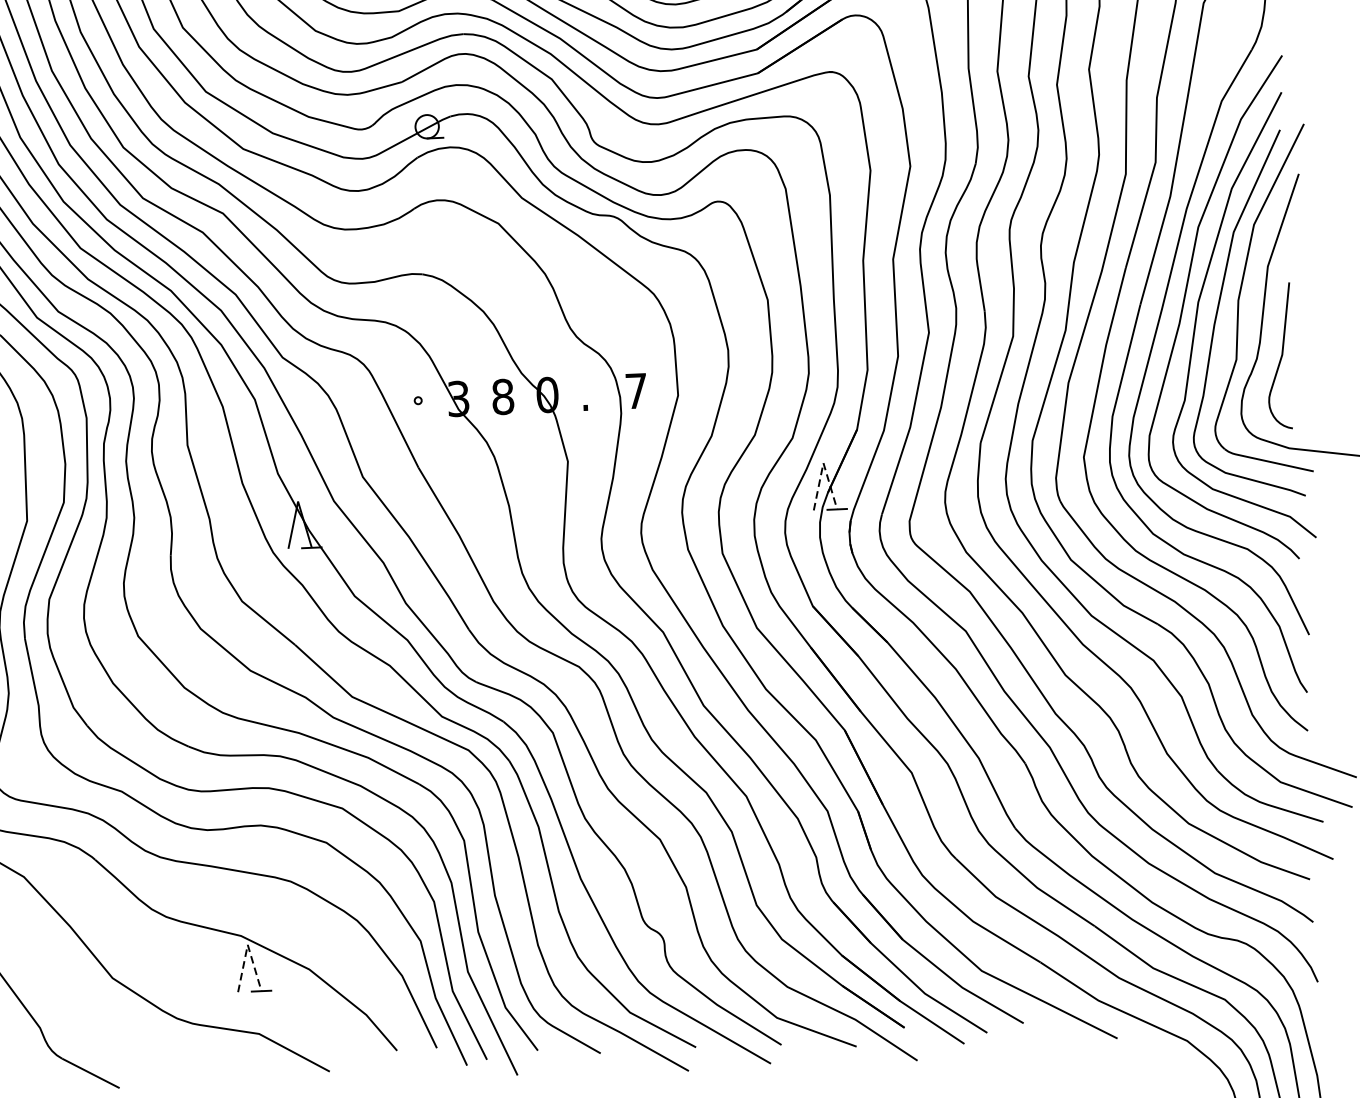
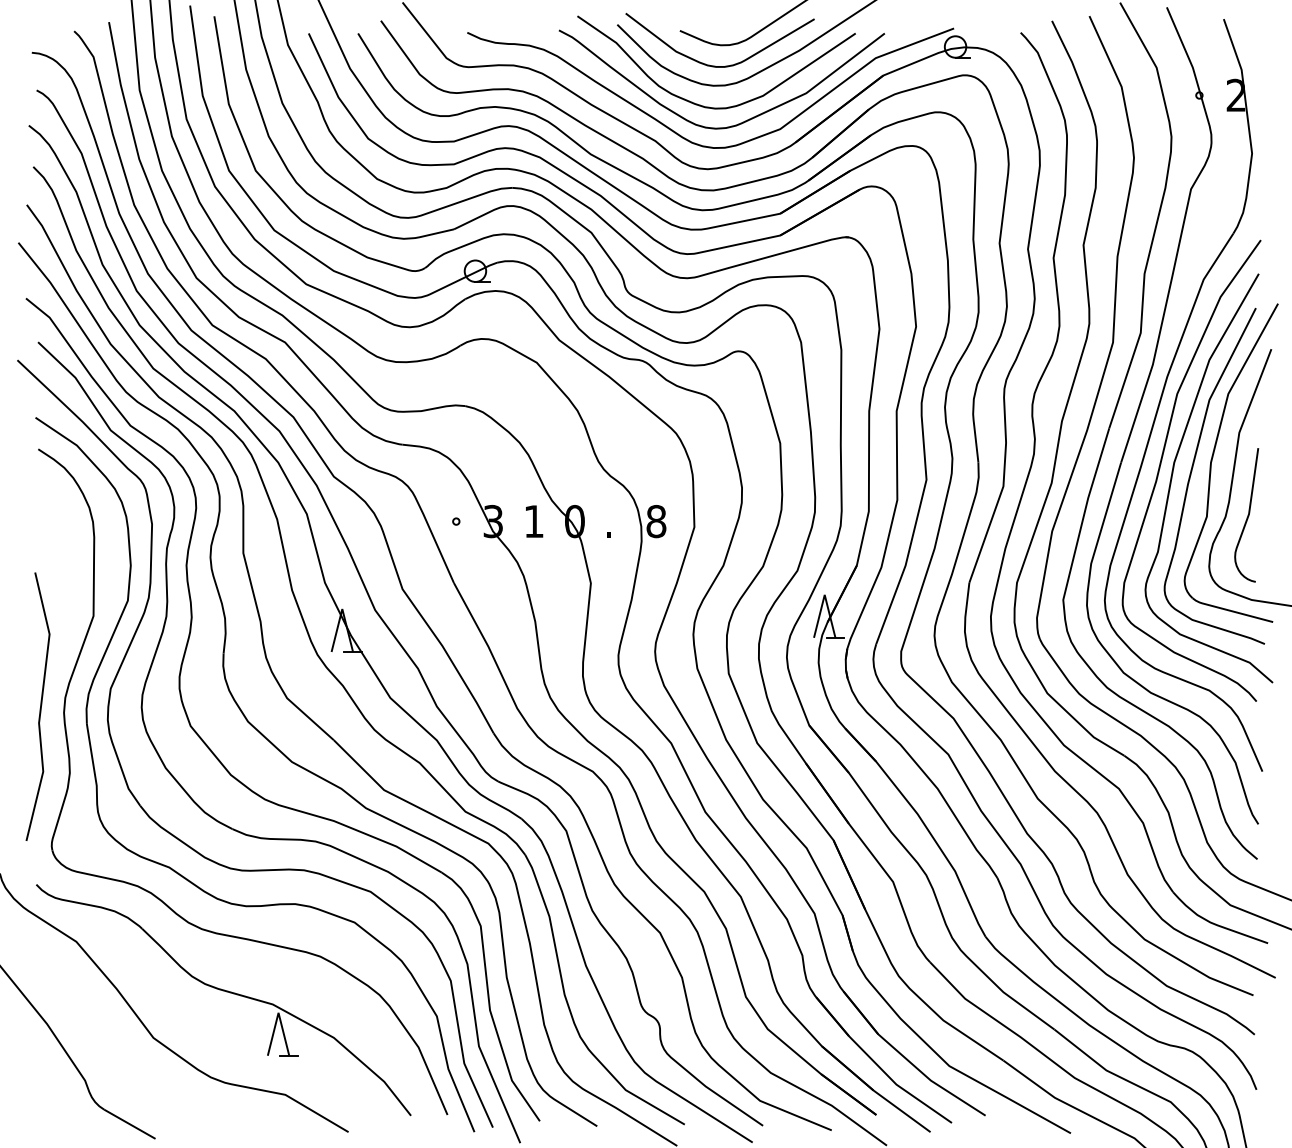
text: (636, 391) -> (656, 521), 7 -> 8
text: (503, 396) -> (534, 521), 8 -> 1
line: (823, 462) -> (824, 594), dashed -> solid
line: (247, 944) -> (278, 1012), dashed -> solid

